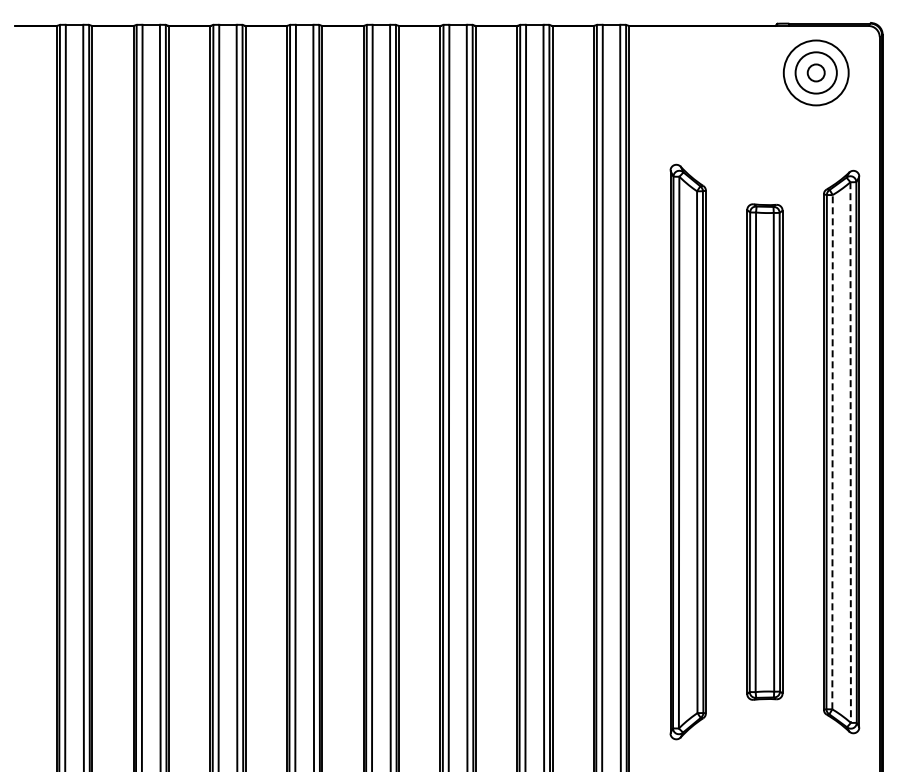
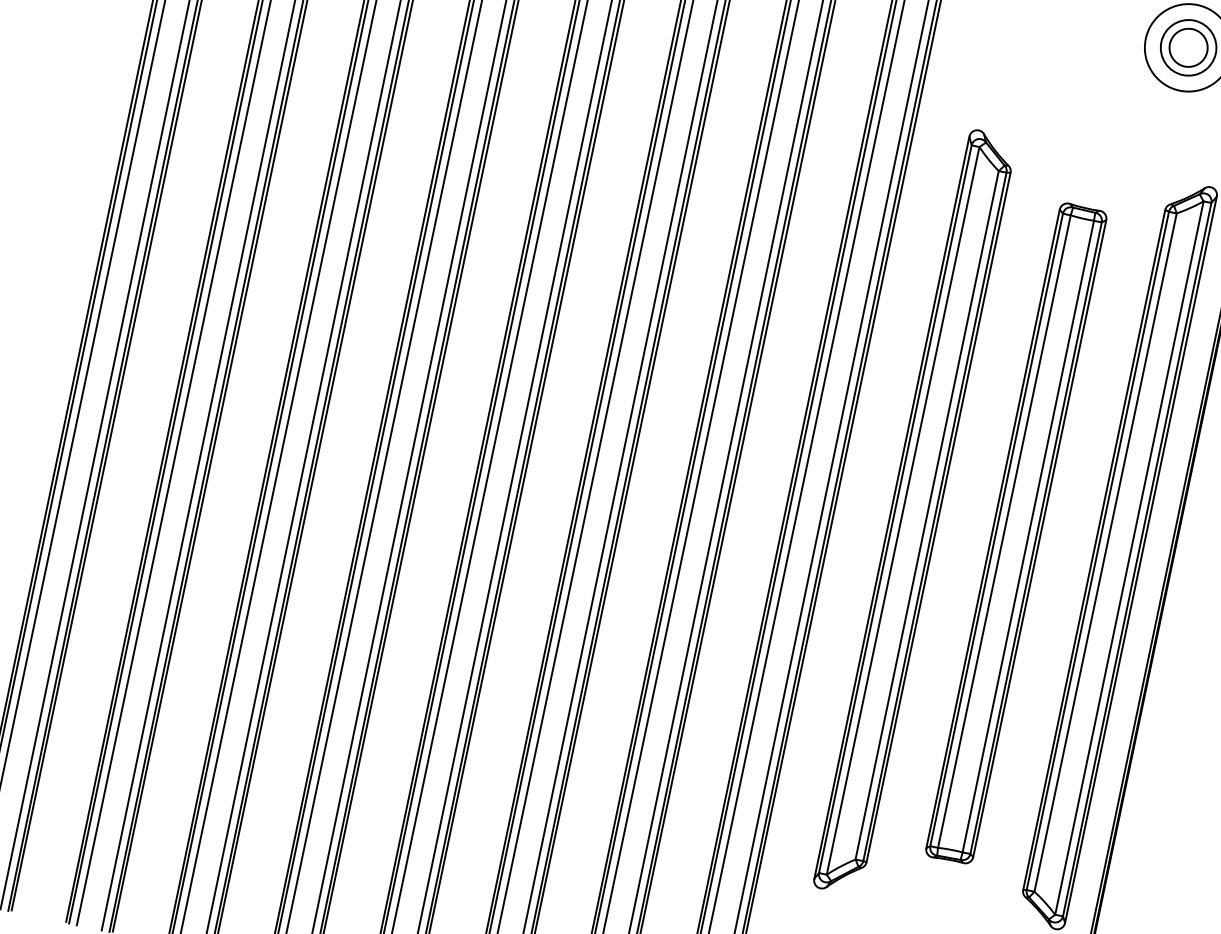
circle: (816, 72) -> (1189, 47), size x1.67
line: (832, 451) -> (1105, 551), dashed -> solid
line: (850, 453) -> (1128, 559), dashed -> solid

